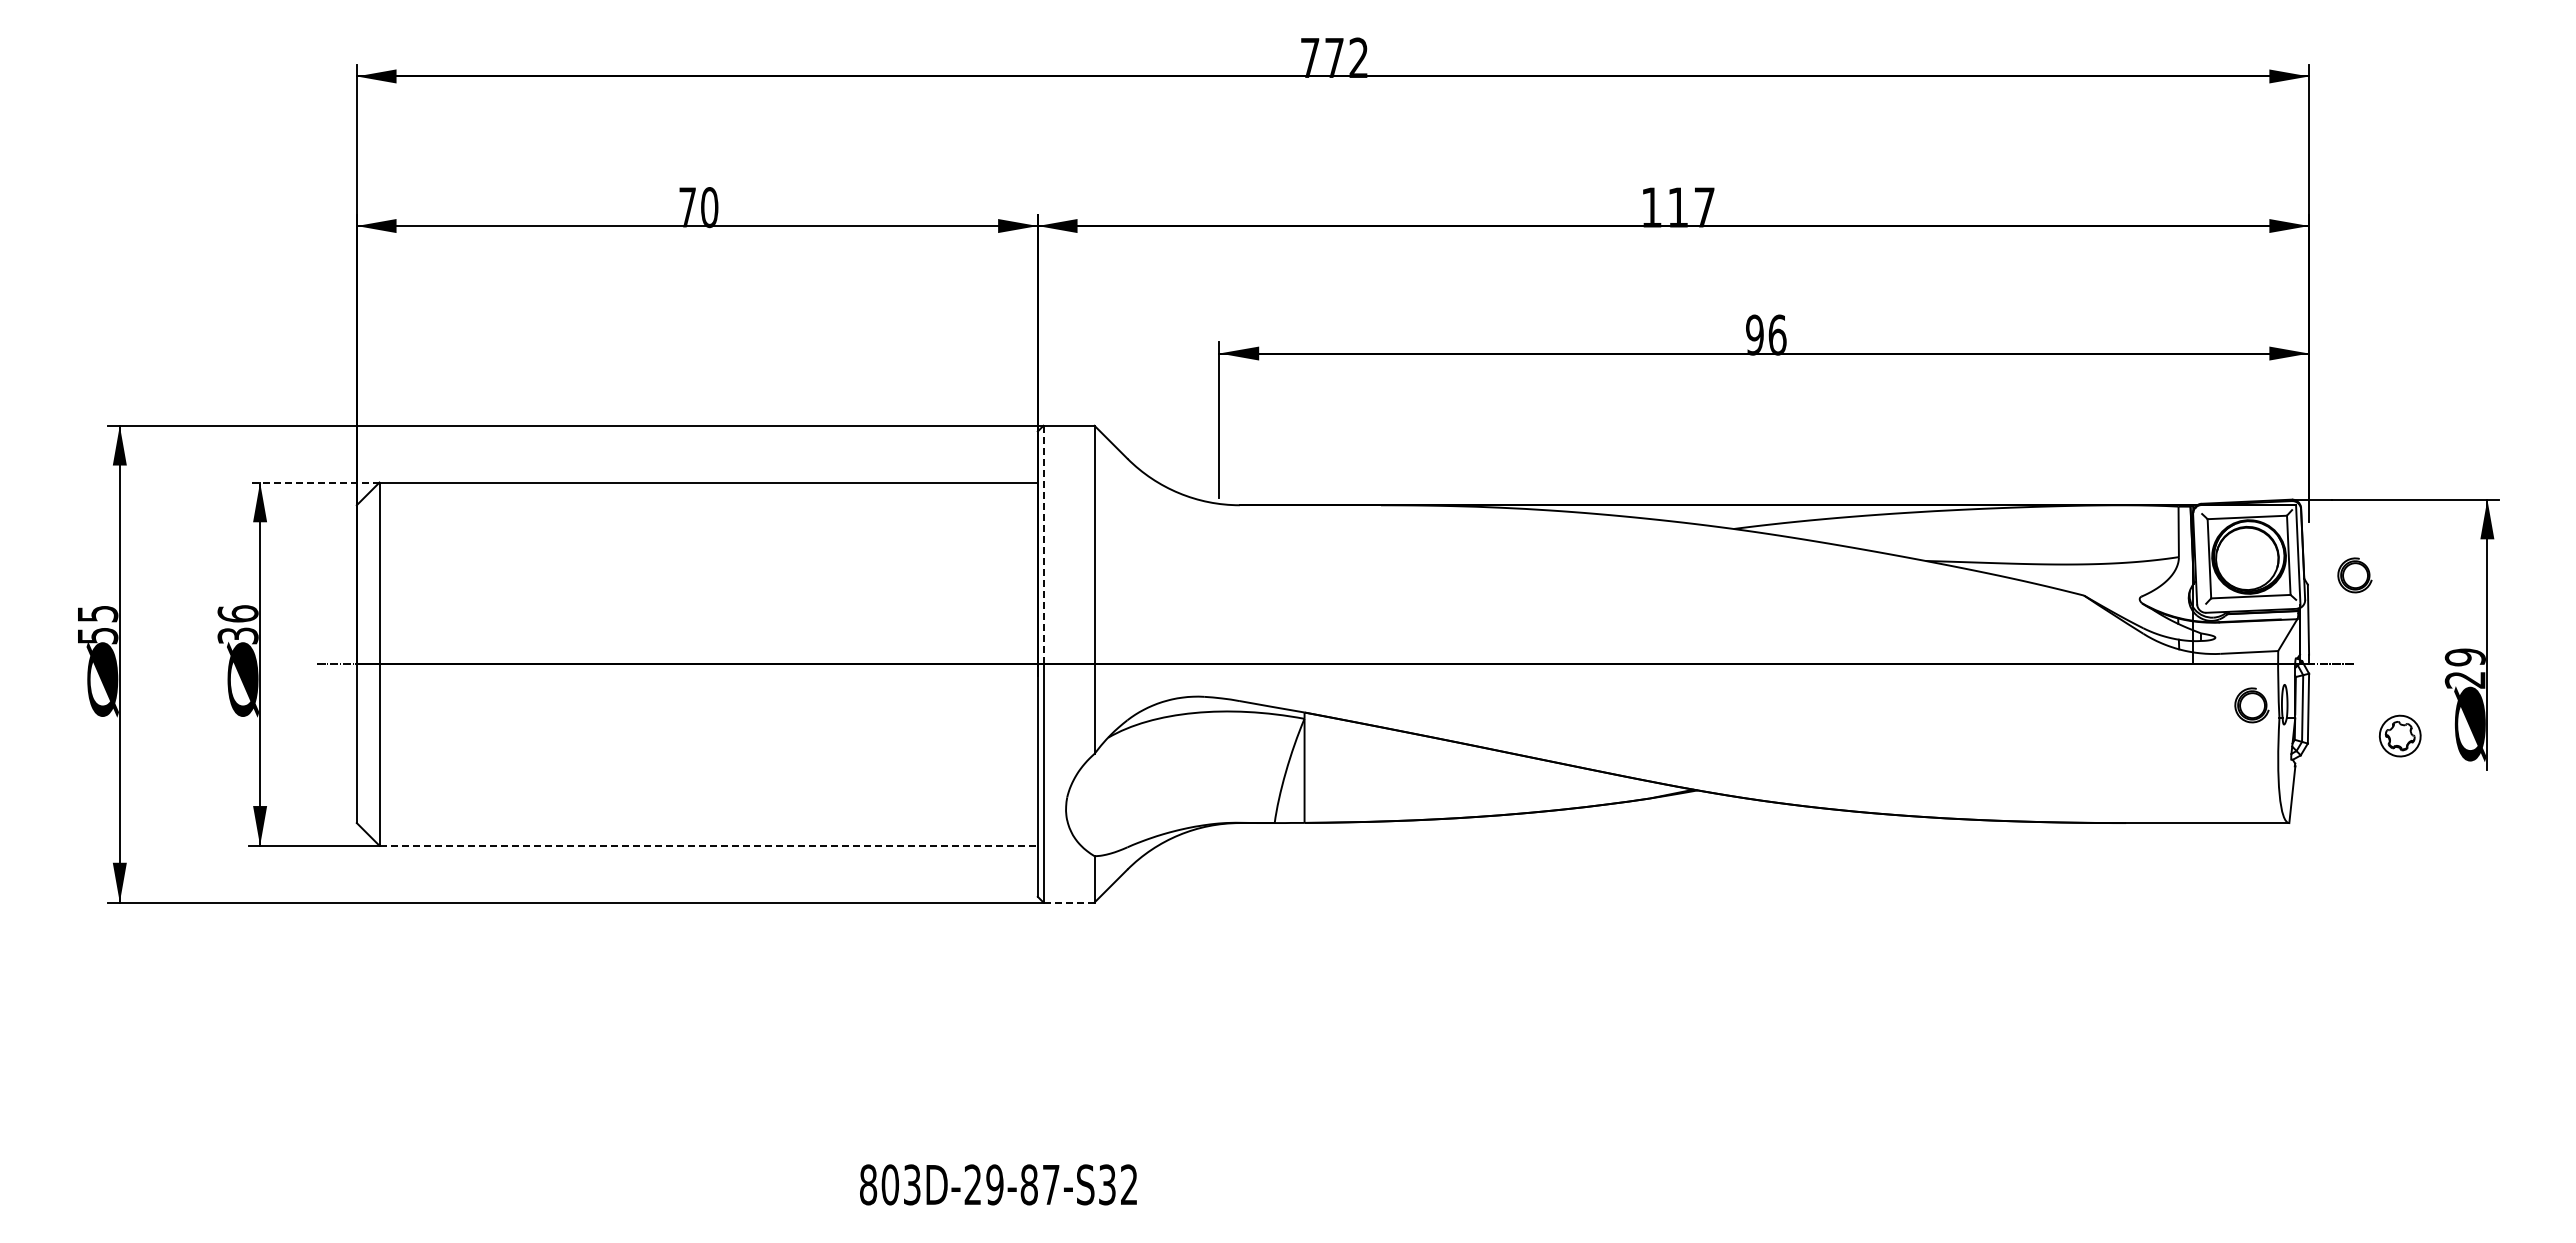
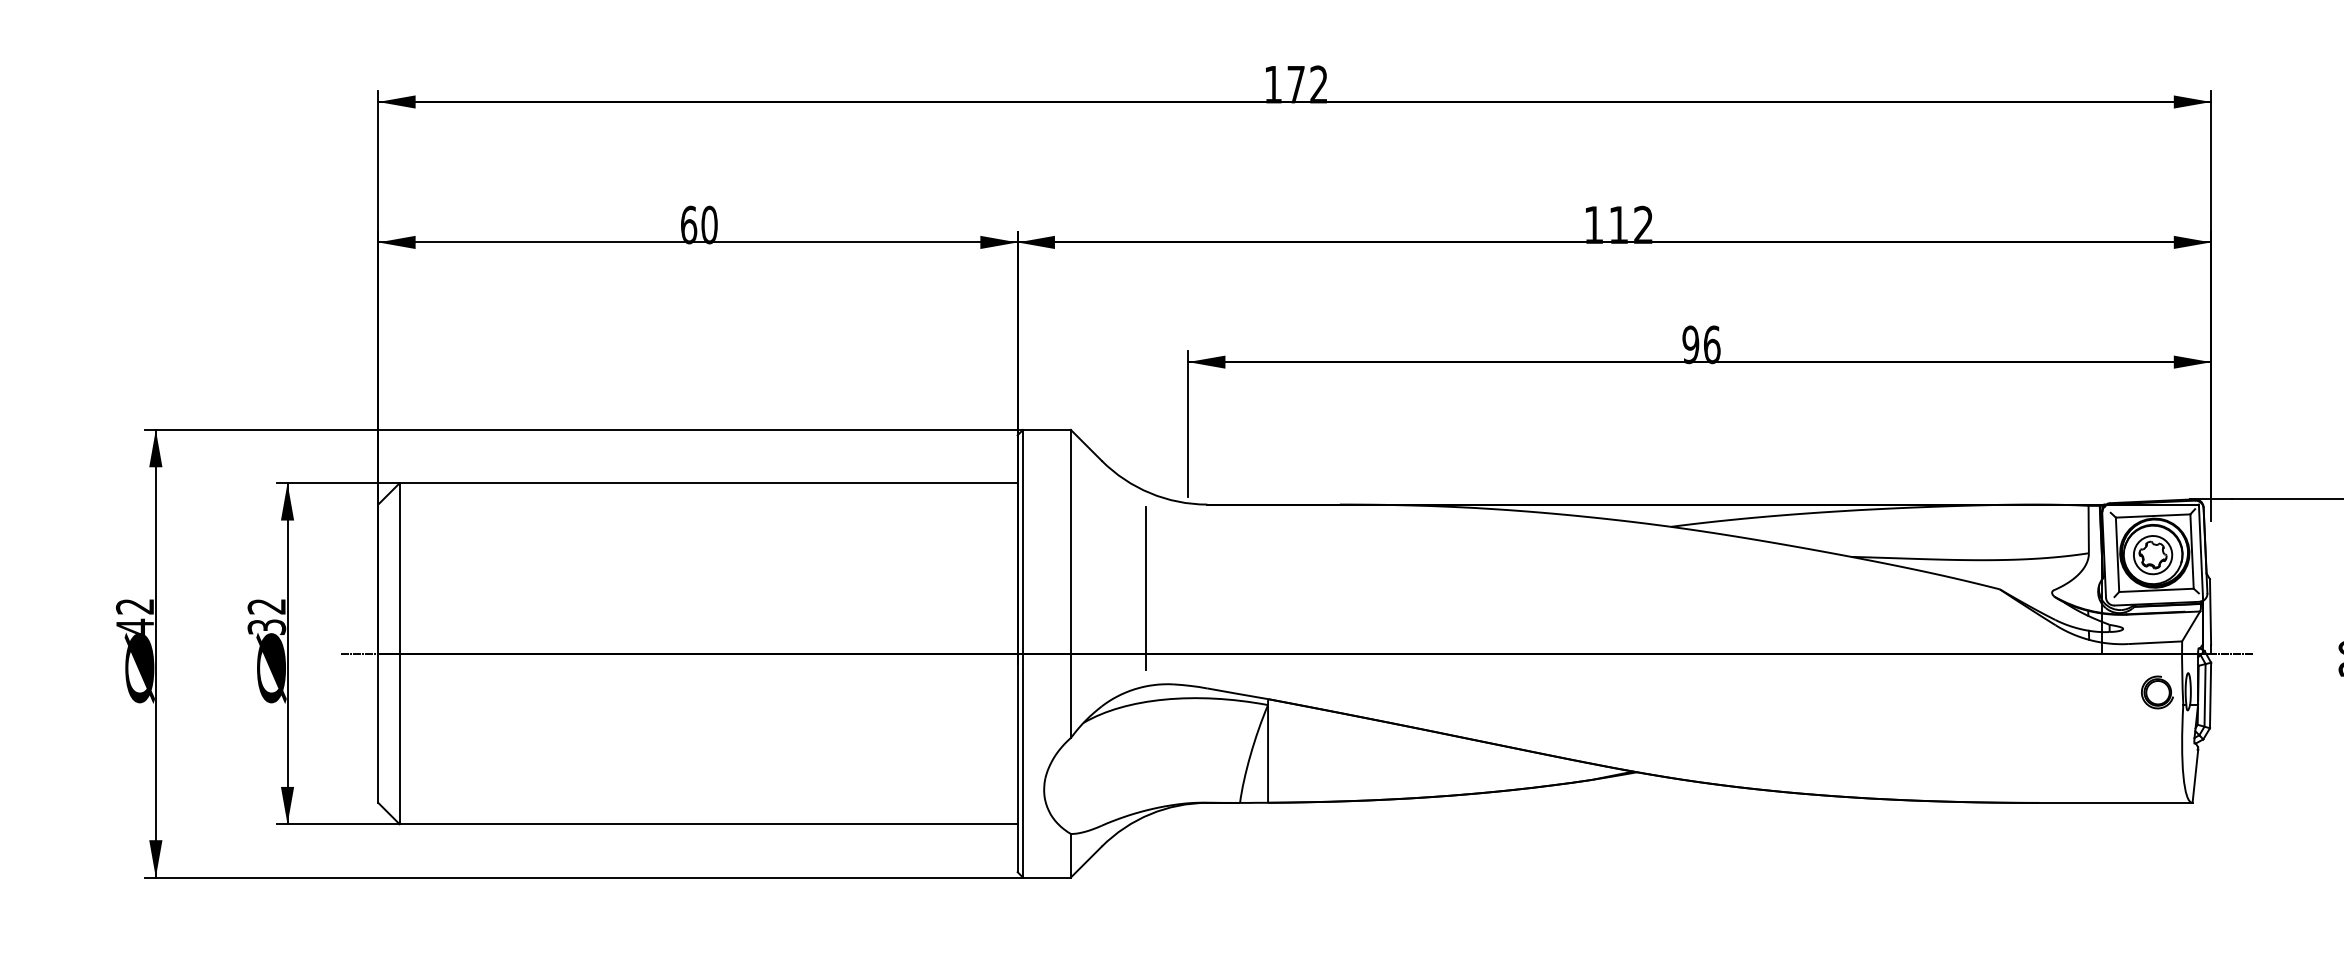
text: (1310, 57) -> (1273, 84), 772 -> 172
text: (687, 207) -> (688, 225), 70 -> 60
text: (1704, 207) -> (1643, 225), 117 -> 112
line: (313, 482) -> (337, 483), dashed -> solid
line: (1043, 544) -> (1022, 541), dashed -> solid
part: (2354, 575) -> (2253, 570), removed
line: (1174, 594) -> (1145, 588), added
text: (237, 613) -> (266, 606), 36 -> 32
text: (97, 625) -> (134, 617), 55 -> 42
part: (2399, 735) -> (2152, 554), moved
line: (709, 845) -> (709, 823), dashed -> solid
line: (1069, 902) -> (1047, 877), dashed -> solid

